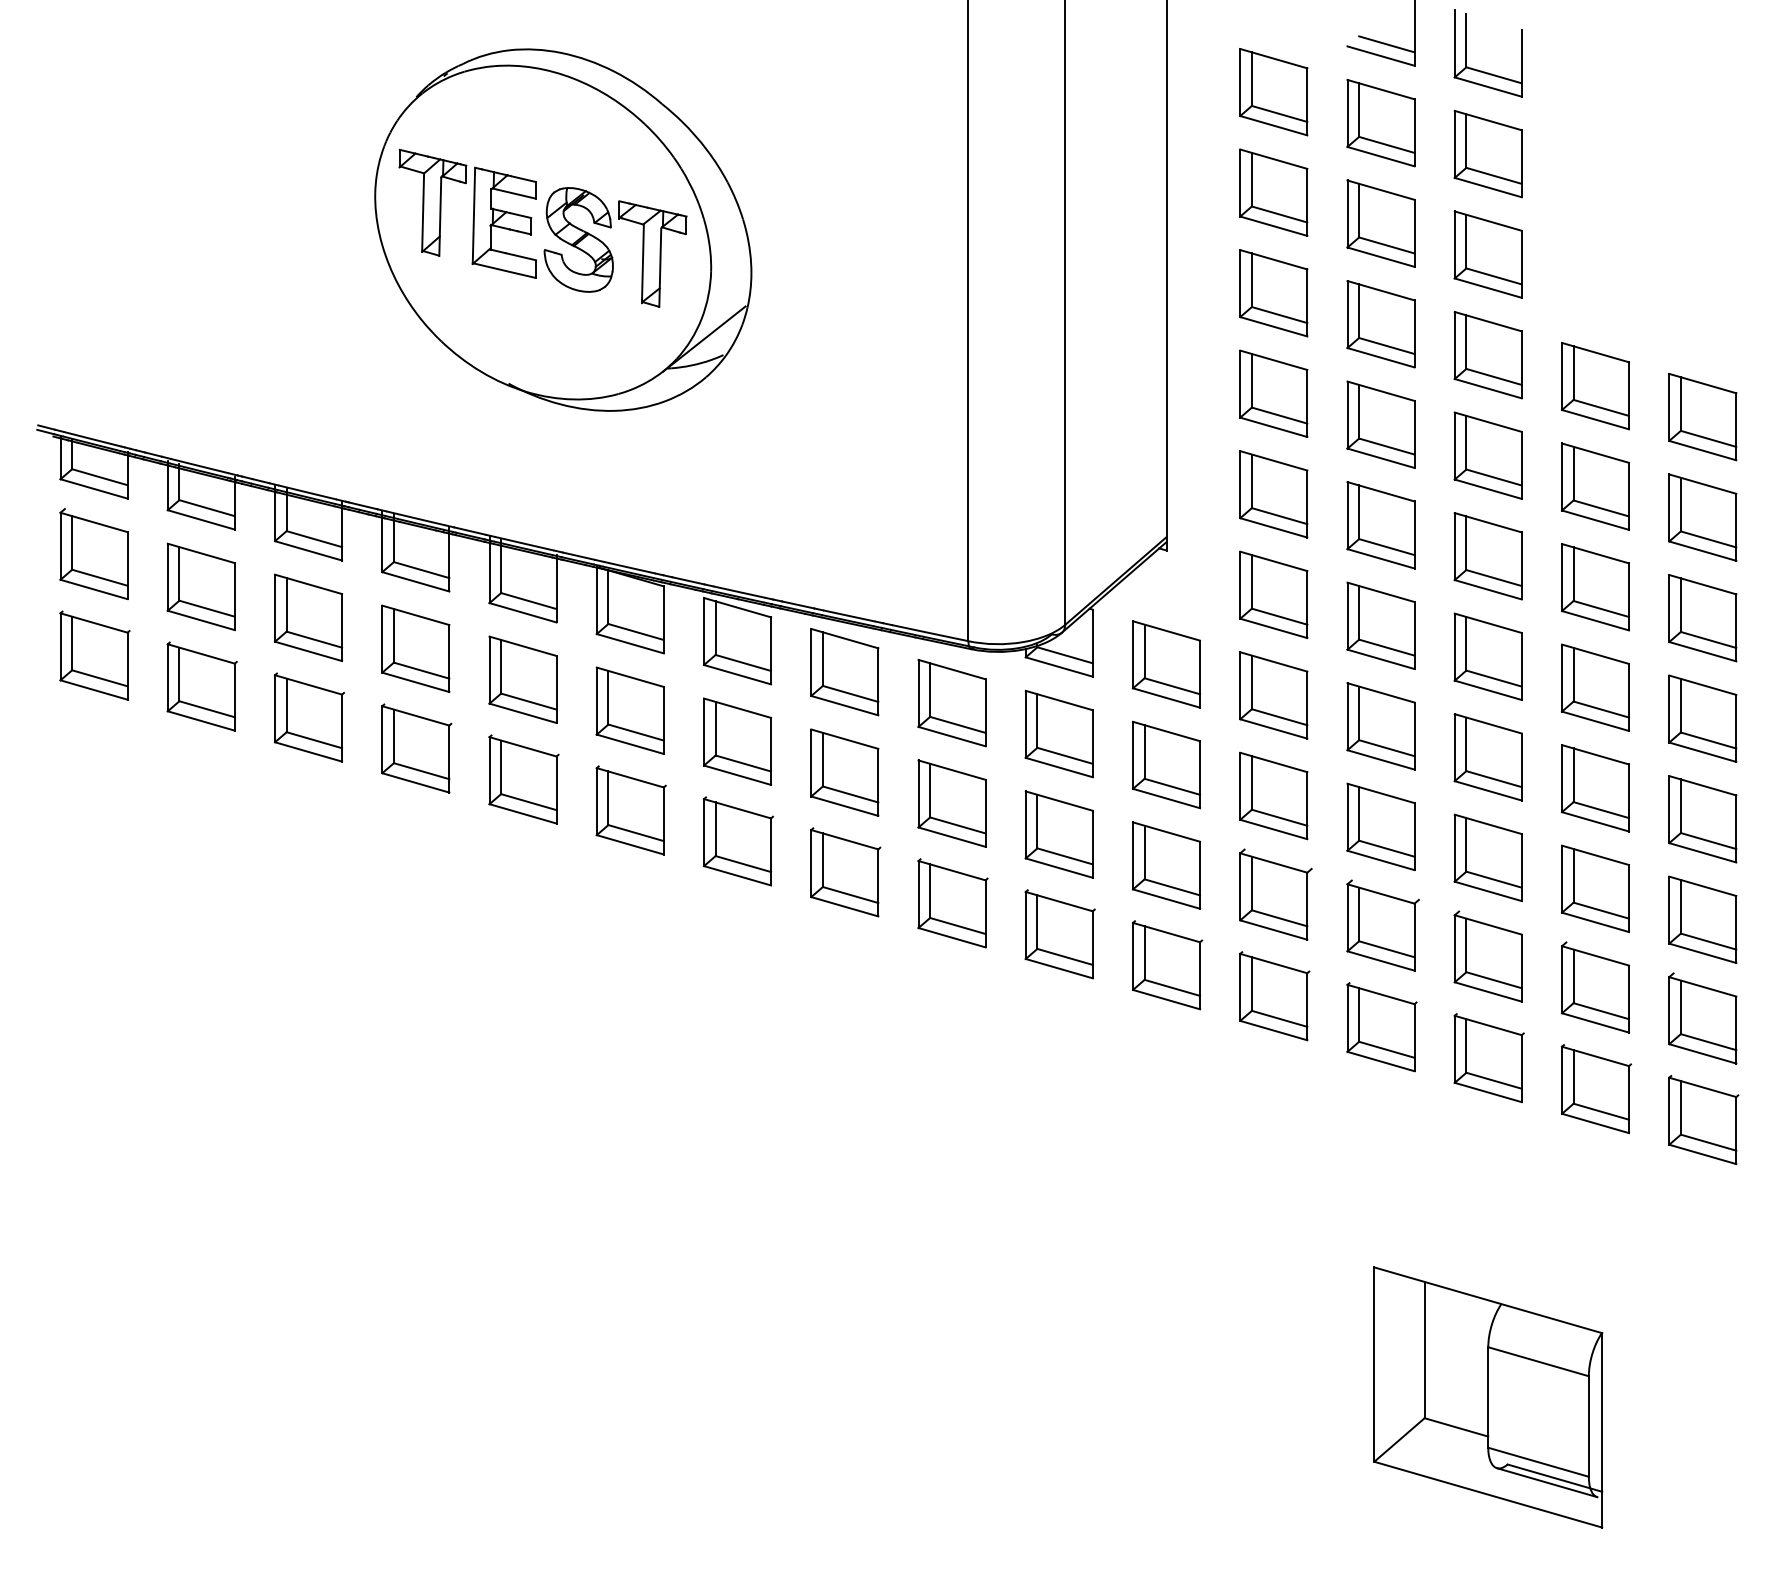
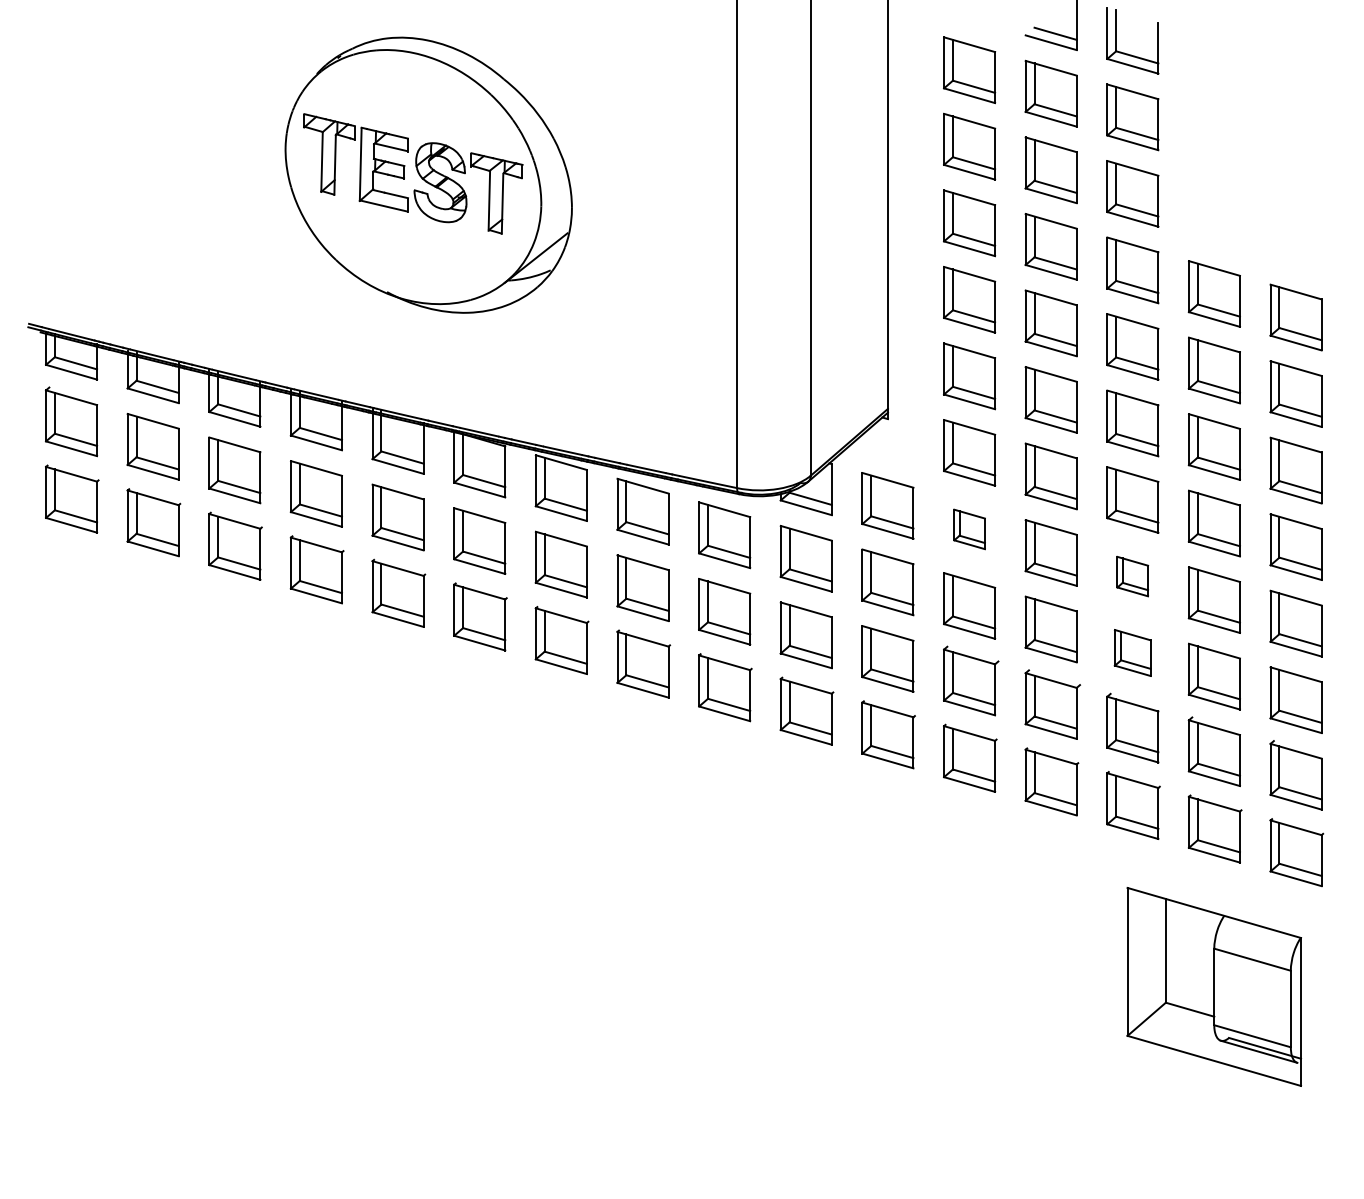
part: (1273, 695) -> (969, 529), size x0.6
part: (1487, 757) -> (1132, 576), size x0.6
part: (1487, 857) -> (1132, 652), size x0.7
part: (1488, 1397) -> (1214, 986), moved

